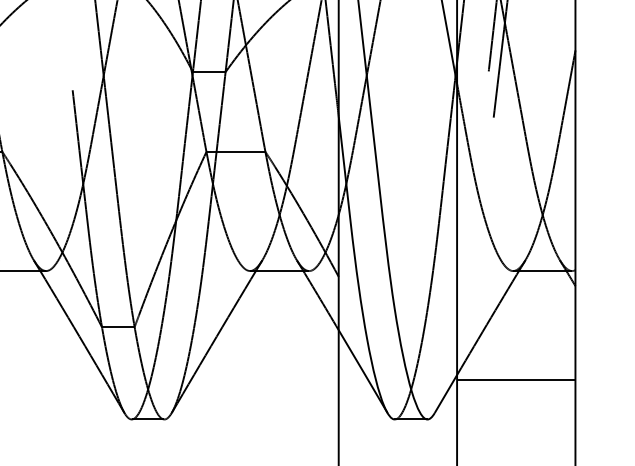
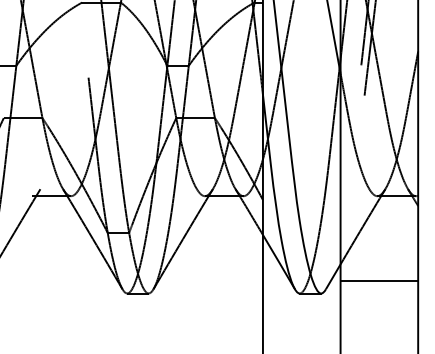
line: (516, 379) -> (379, 281), moved

